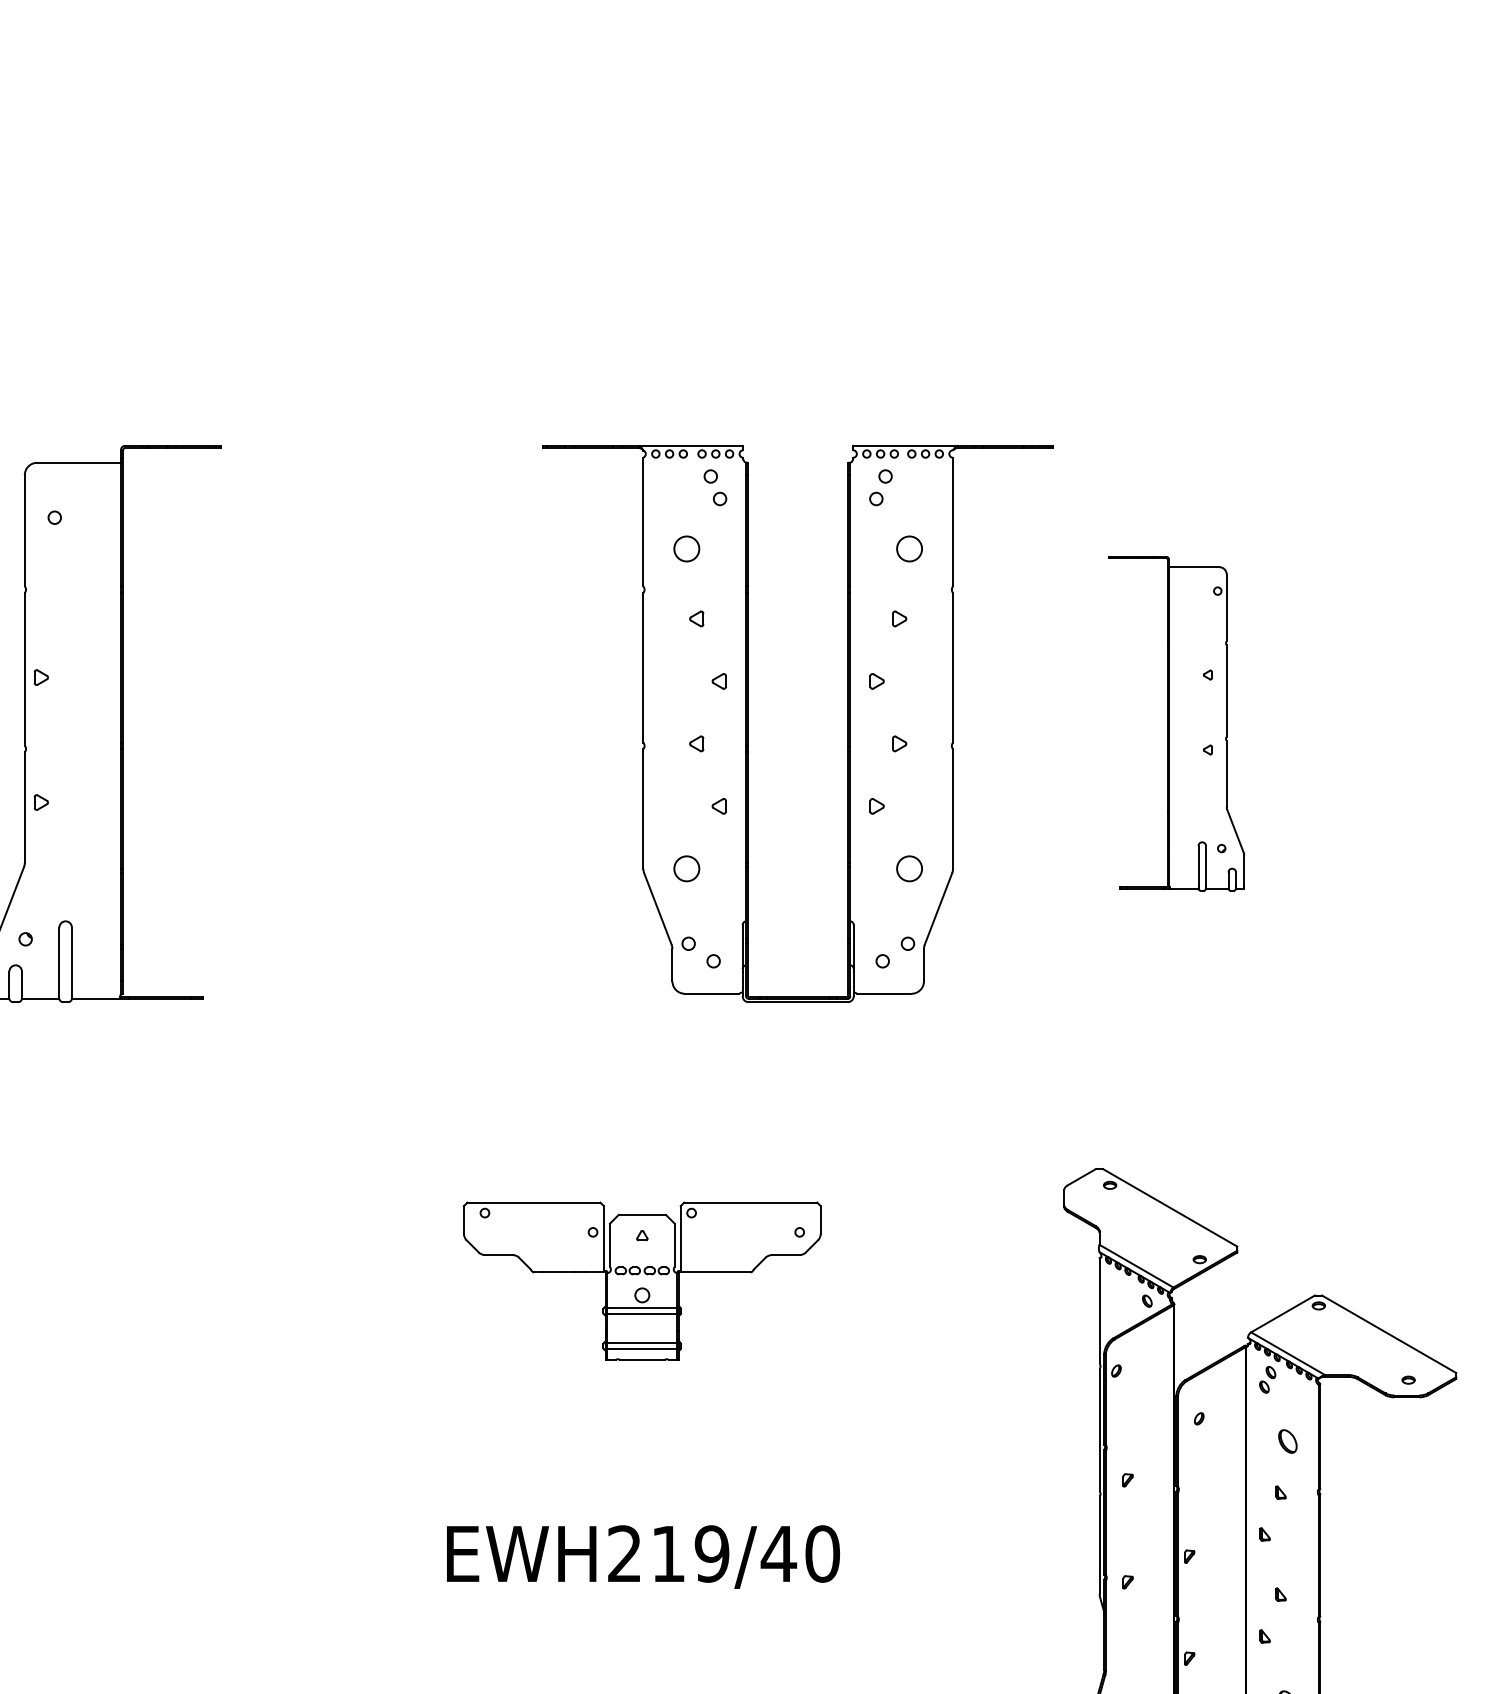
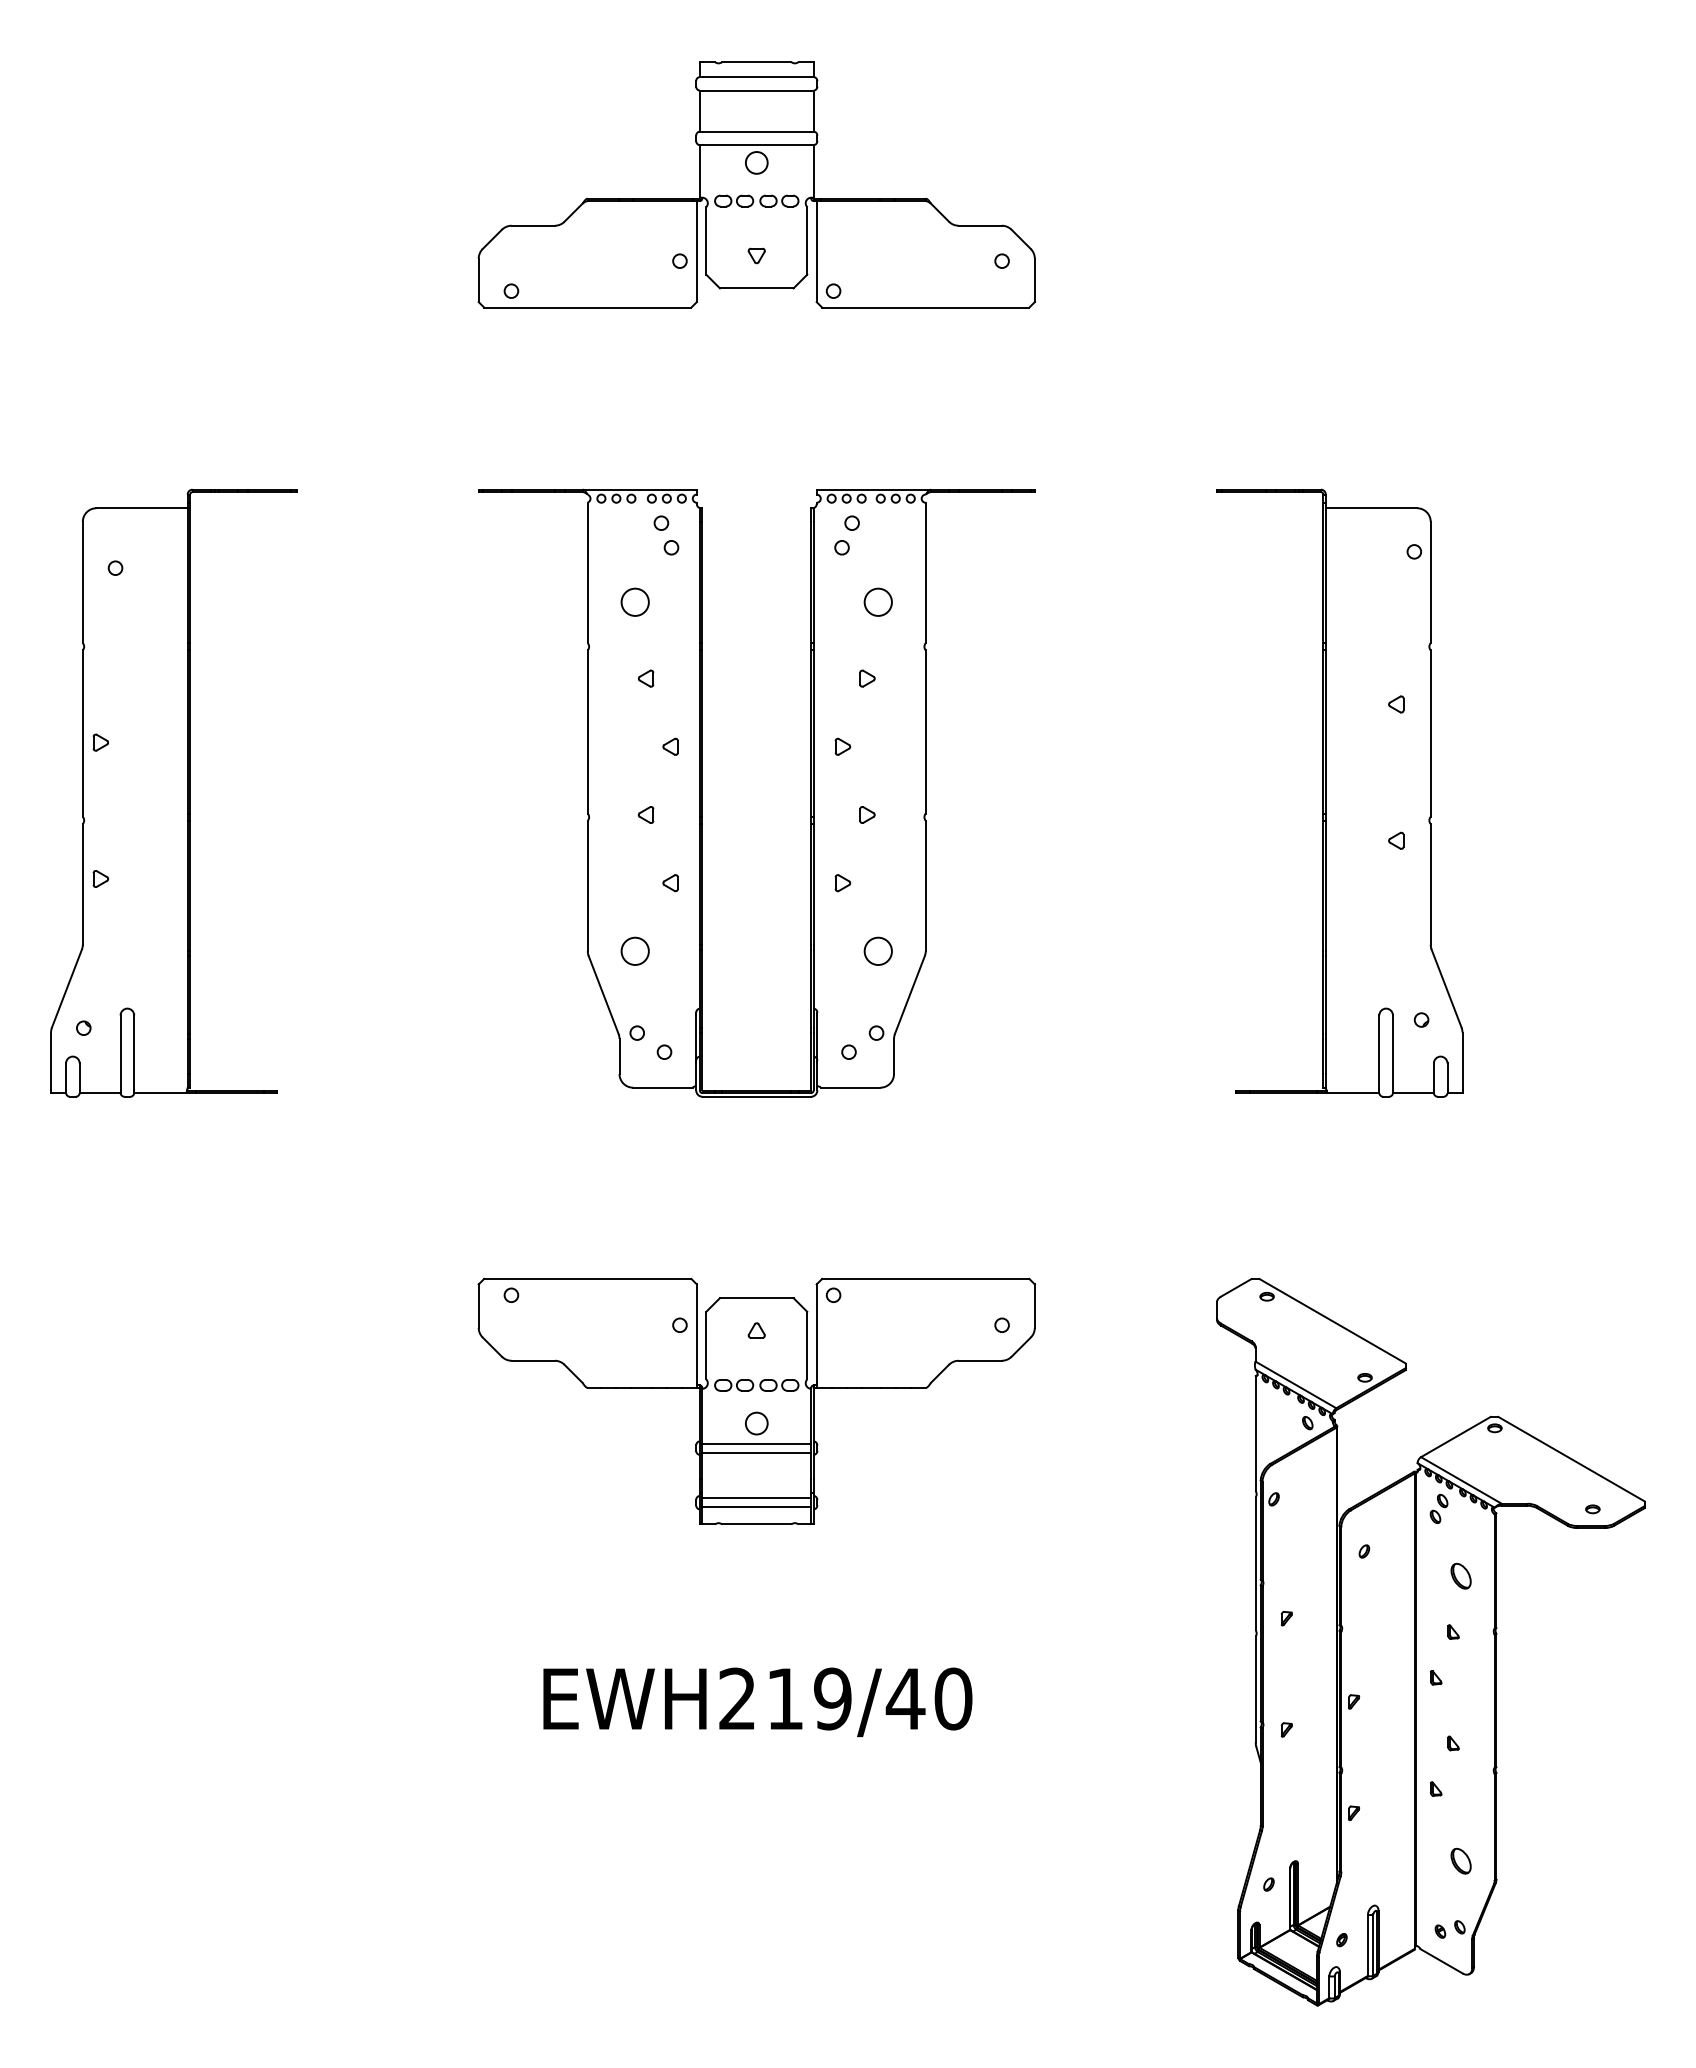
part: (642, 166) -> (756, 184), added
part: (748, 723) -> (702, 792), moved
part: (1176, 723) -> (1339, 792), size x1.67
part: (642, 1280) -> (756, 1400), size x1.43

